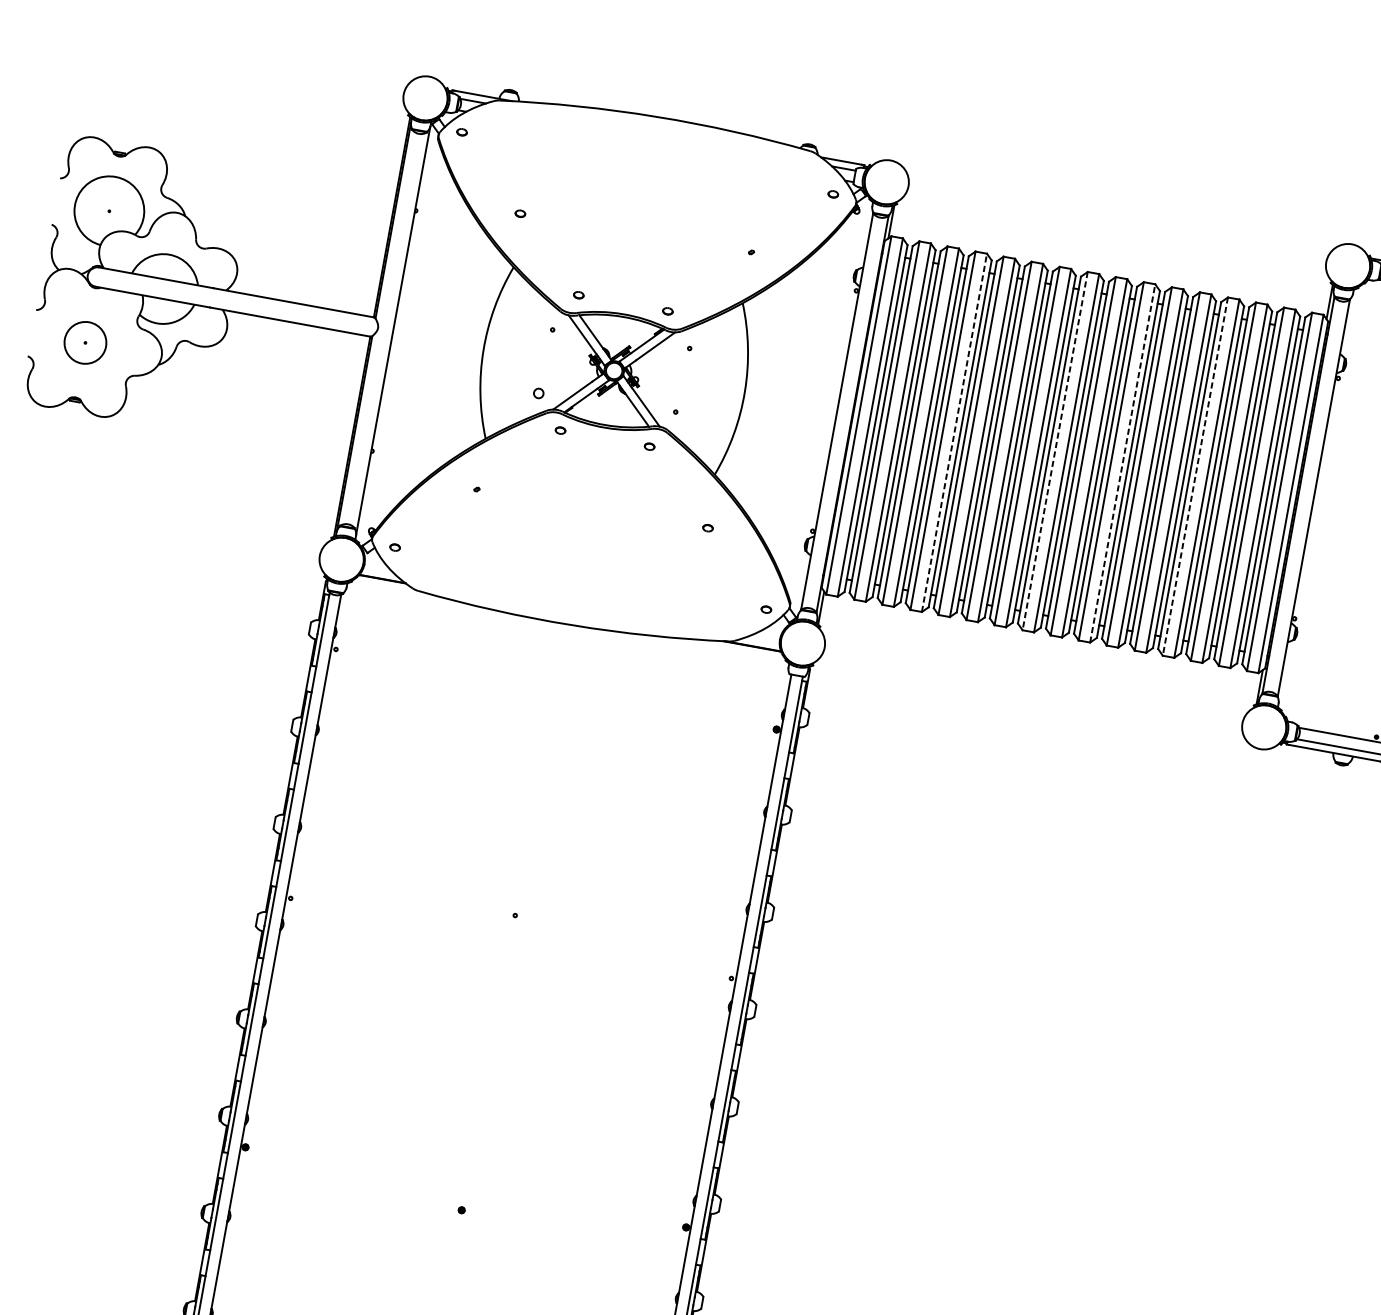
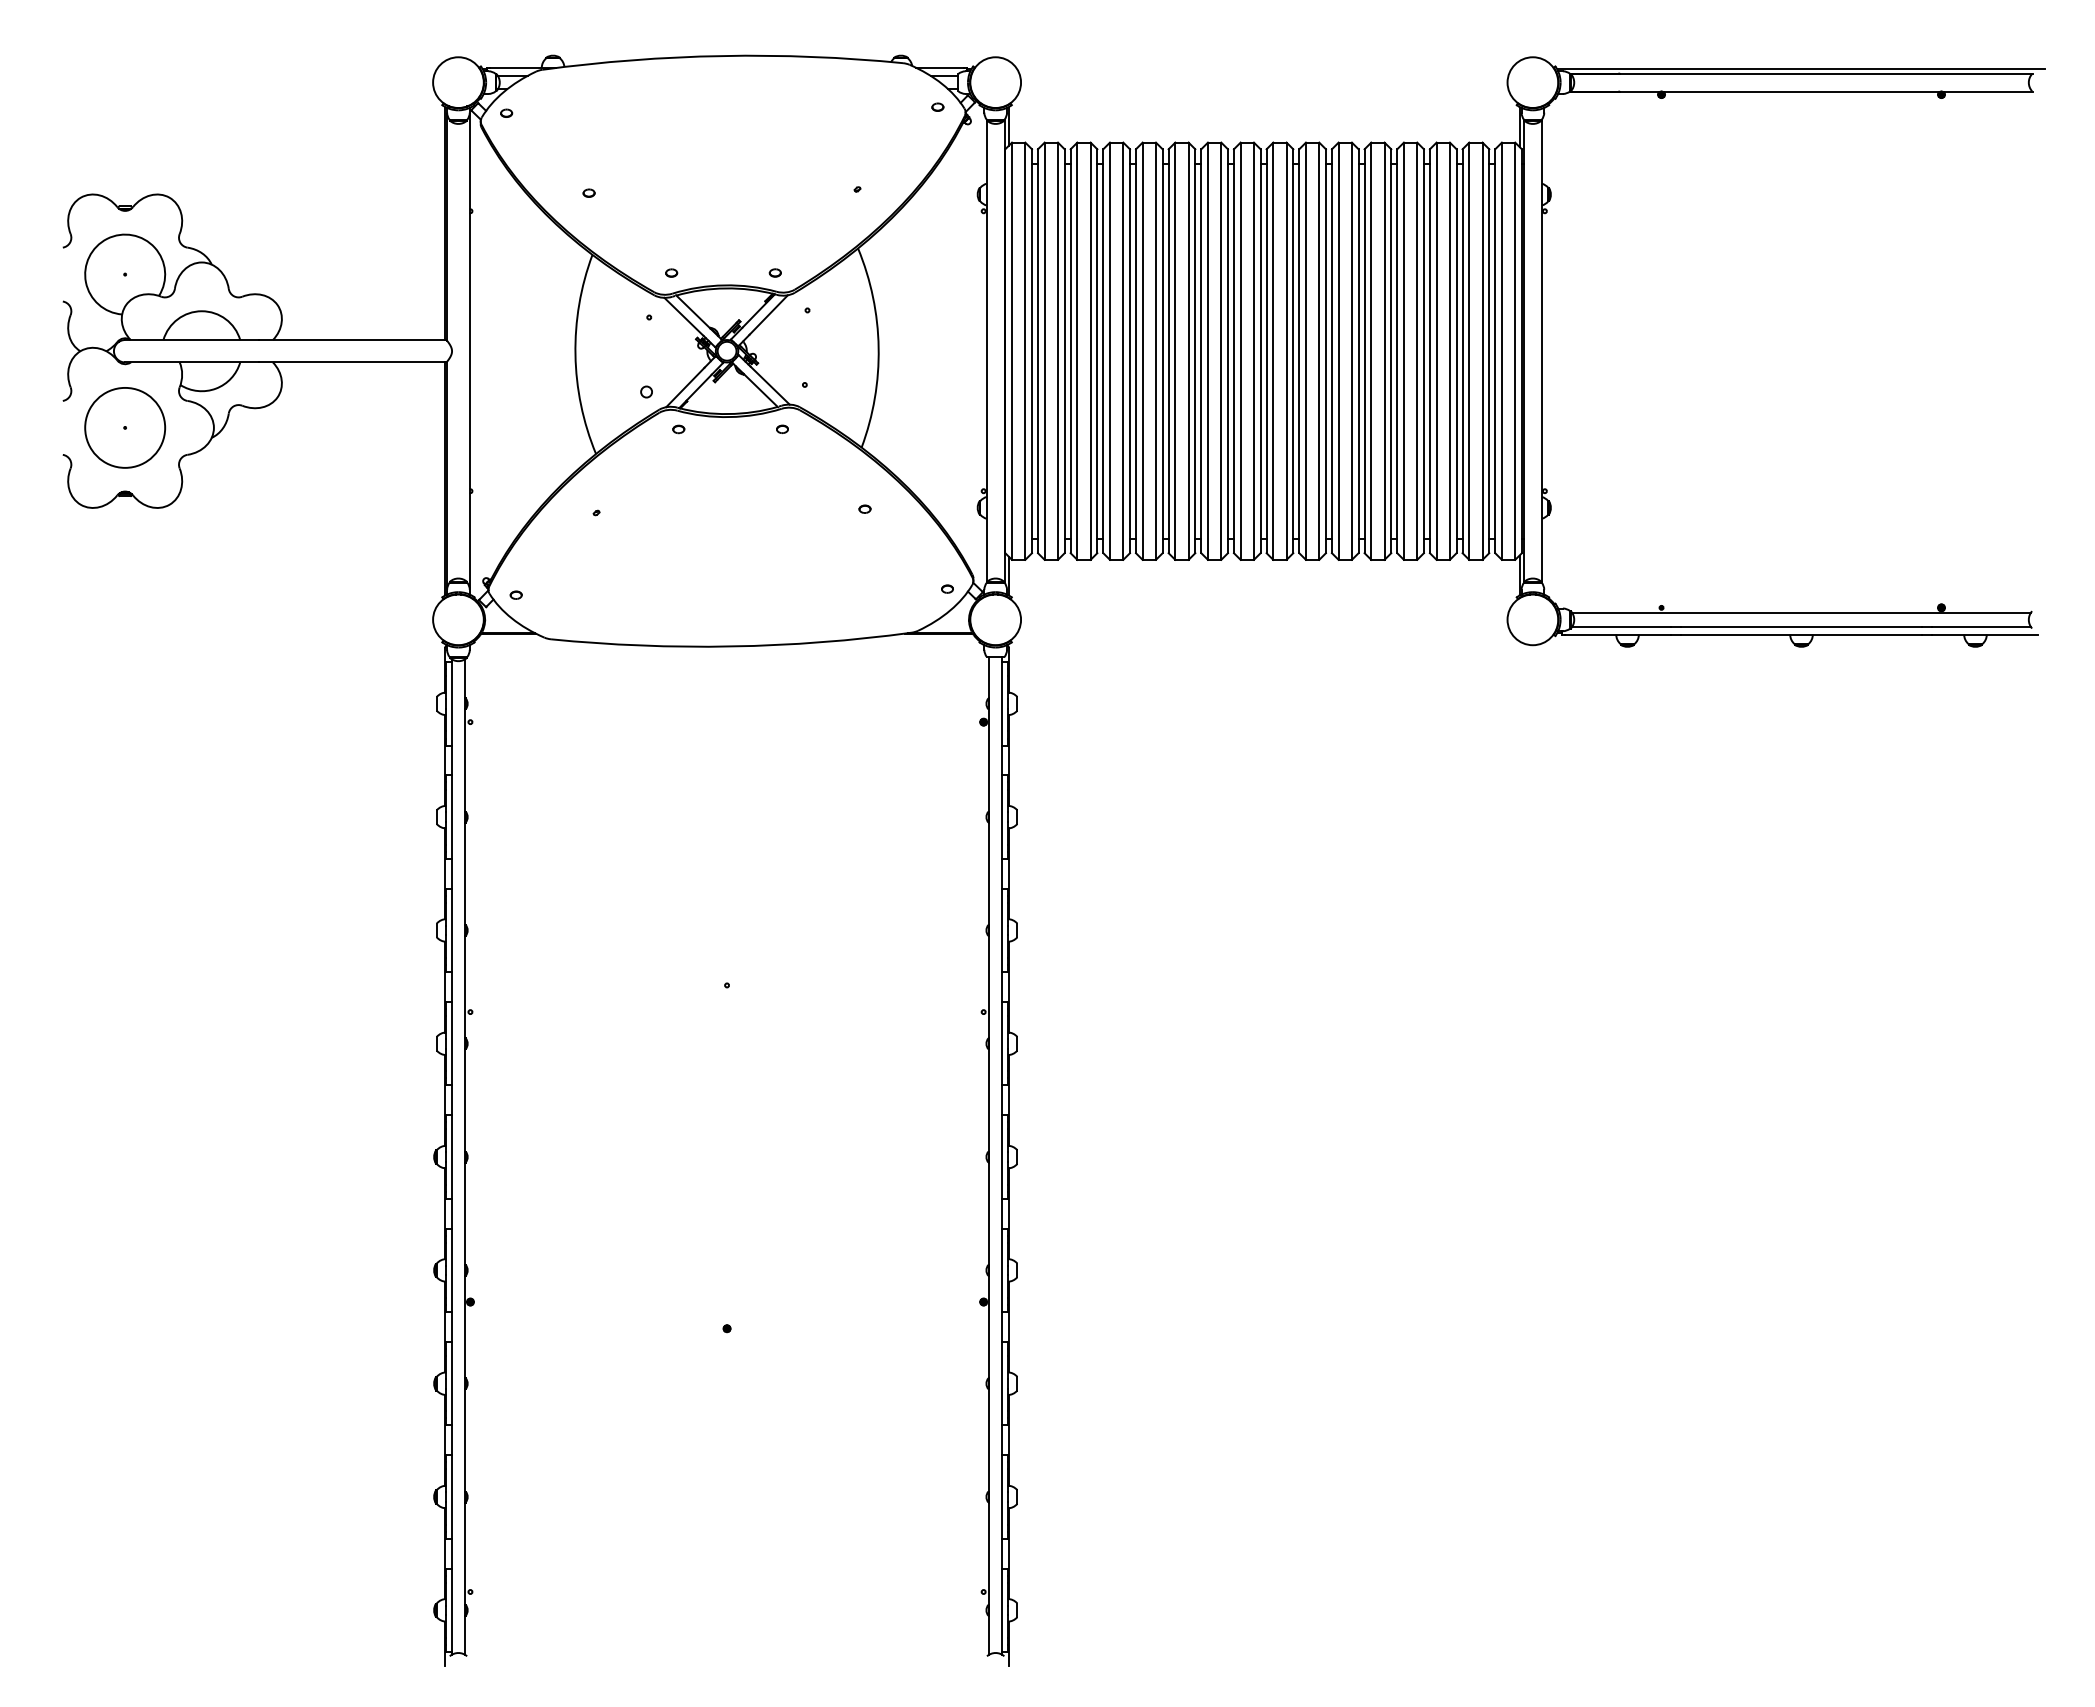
circle: (85, 342) -> (125, 427), size x1.67
line: (954, 433) -> (1123, 351), dashed -> solid
line: (1055, 451) -> (1240, 351), dashed -> solid
line: (1122, 463) -> (1319, 351), dashed -> solid
line: (1194, 476) -> (1403, 351), dashed -> solid

